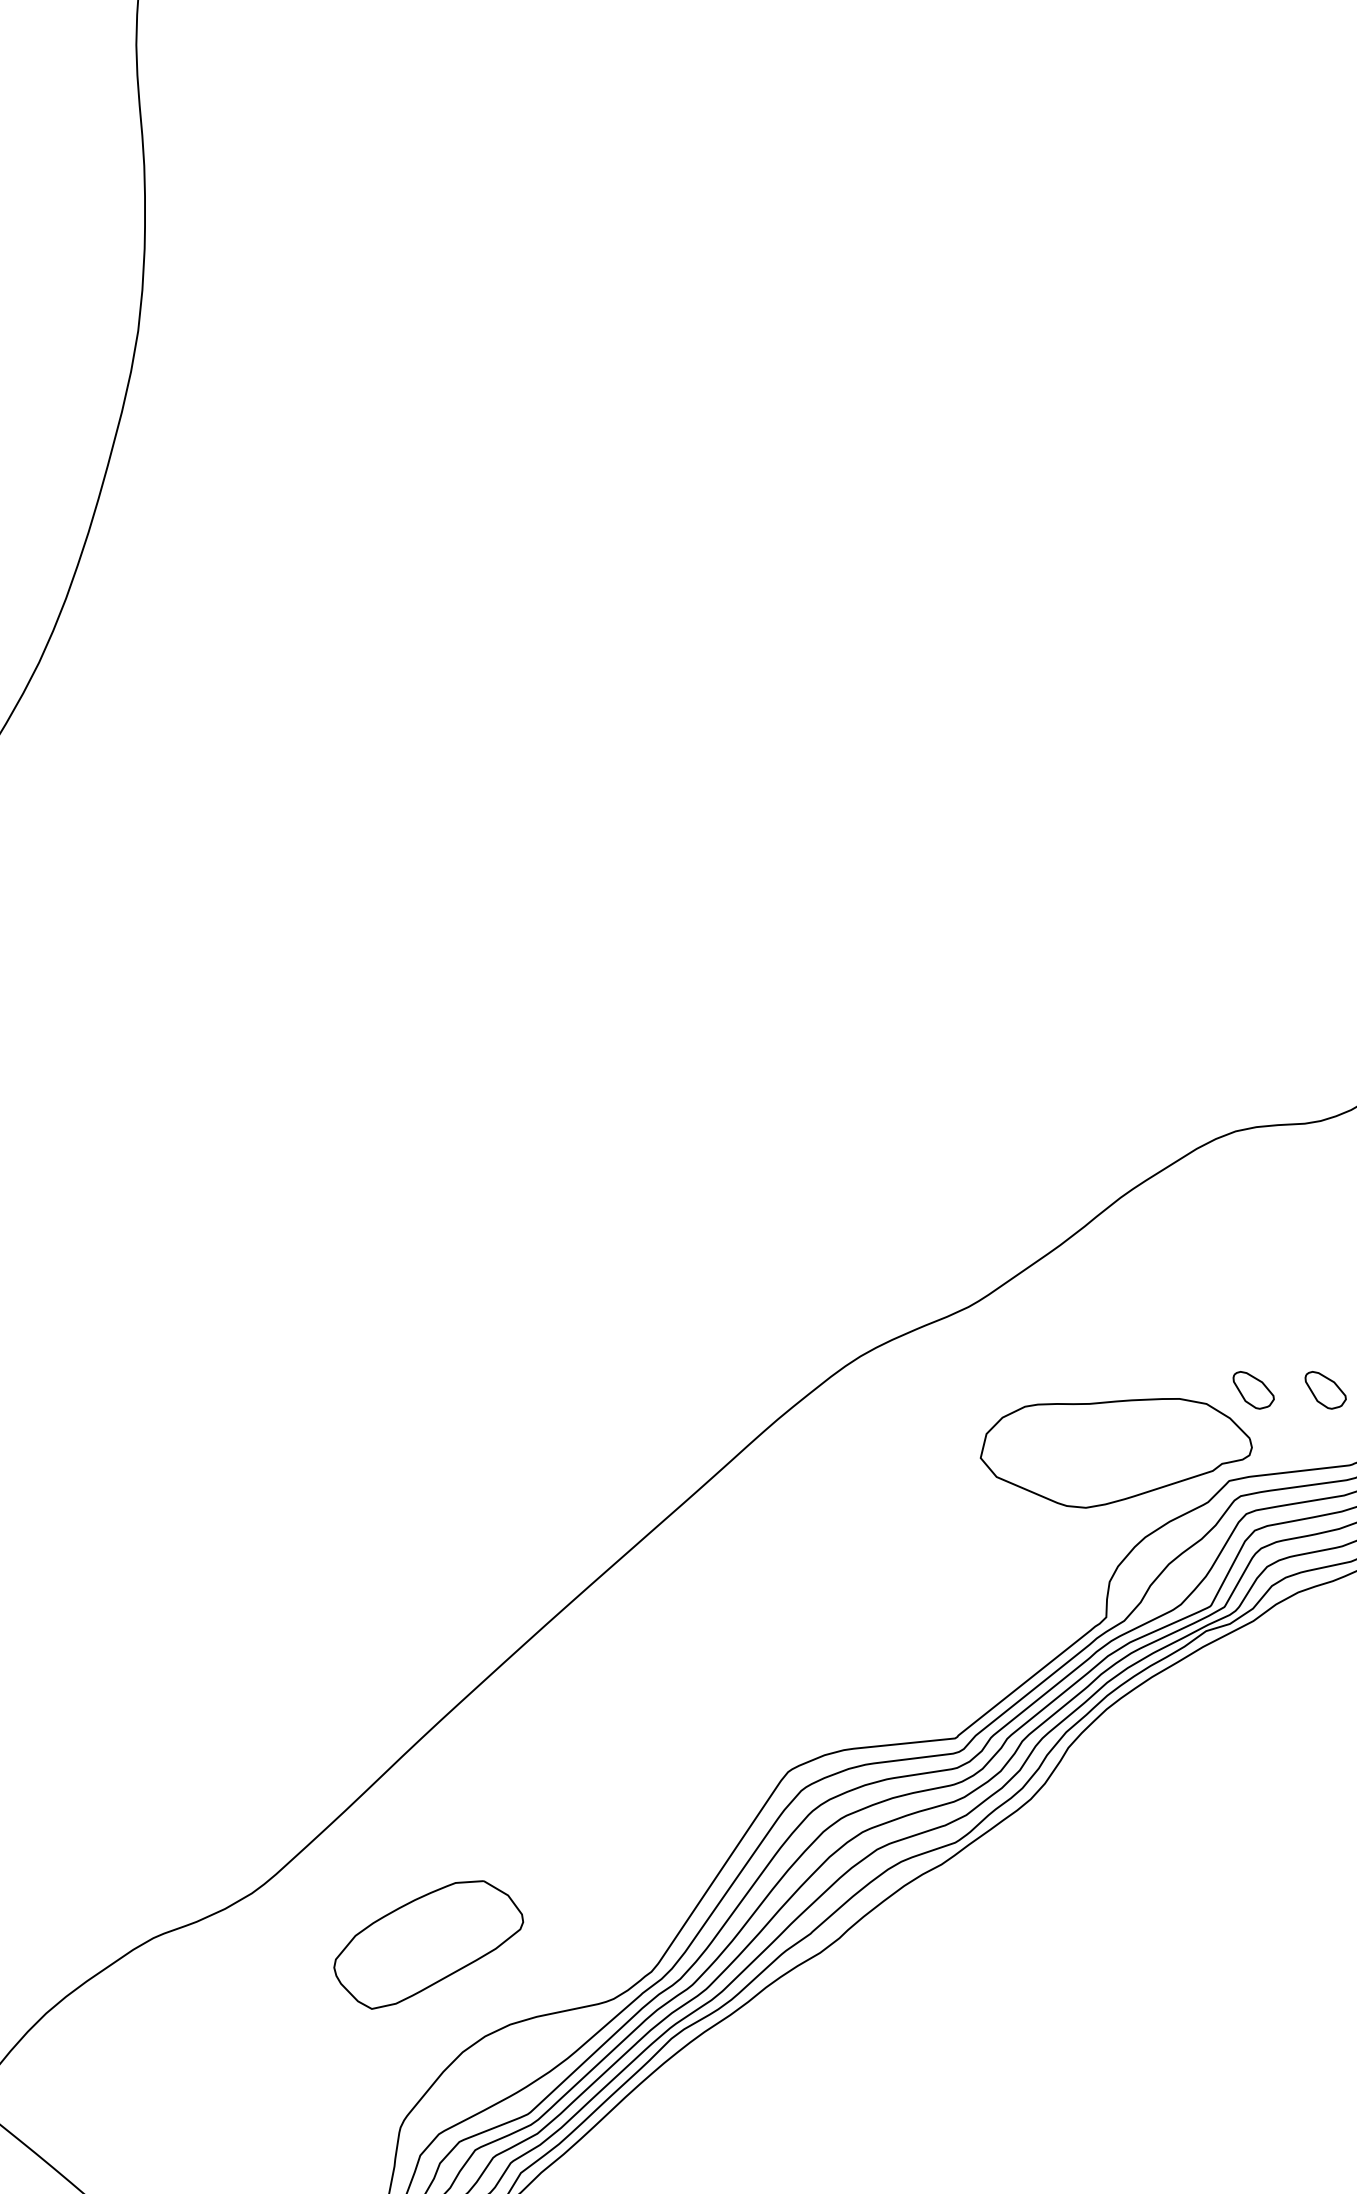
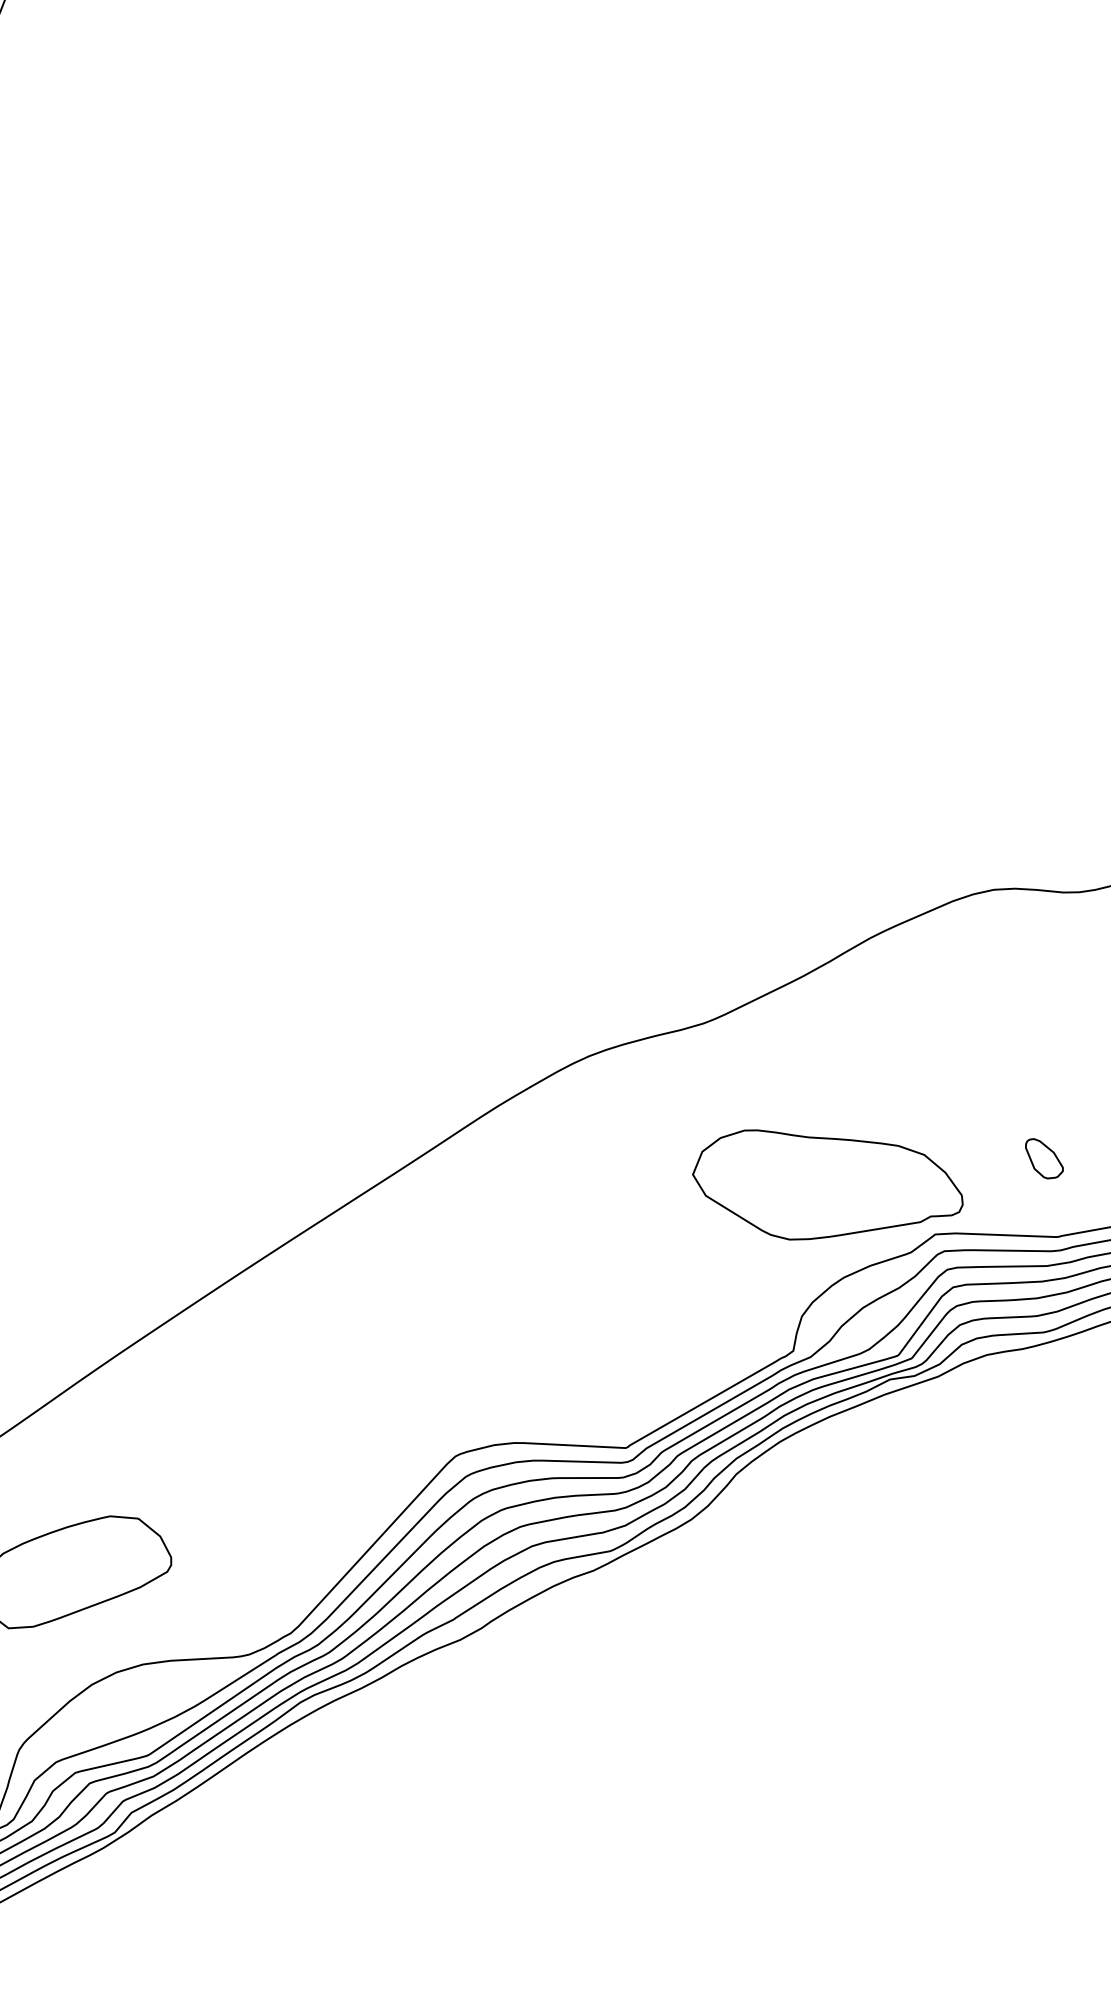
part: (1253, 1390) -> (972, 1148), removed

